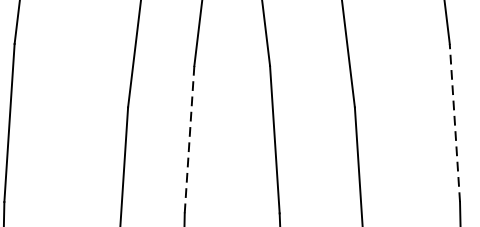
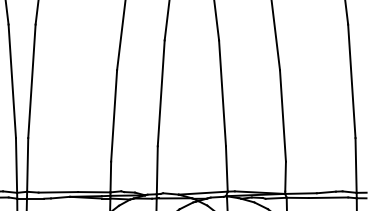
line: (454, 123) -> (351, 81), dashed -> solid
line: (189, 139) -> (161, 93), dashed -> solid

